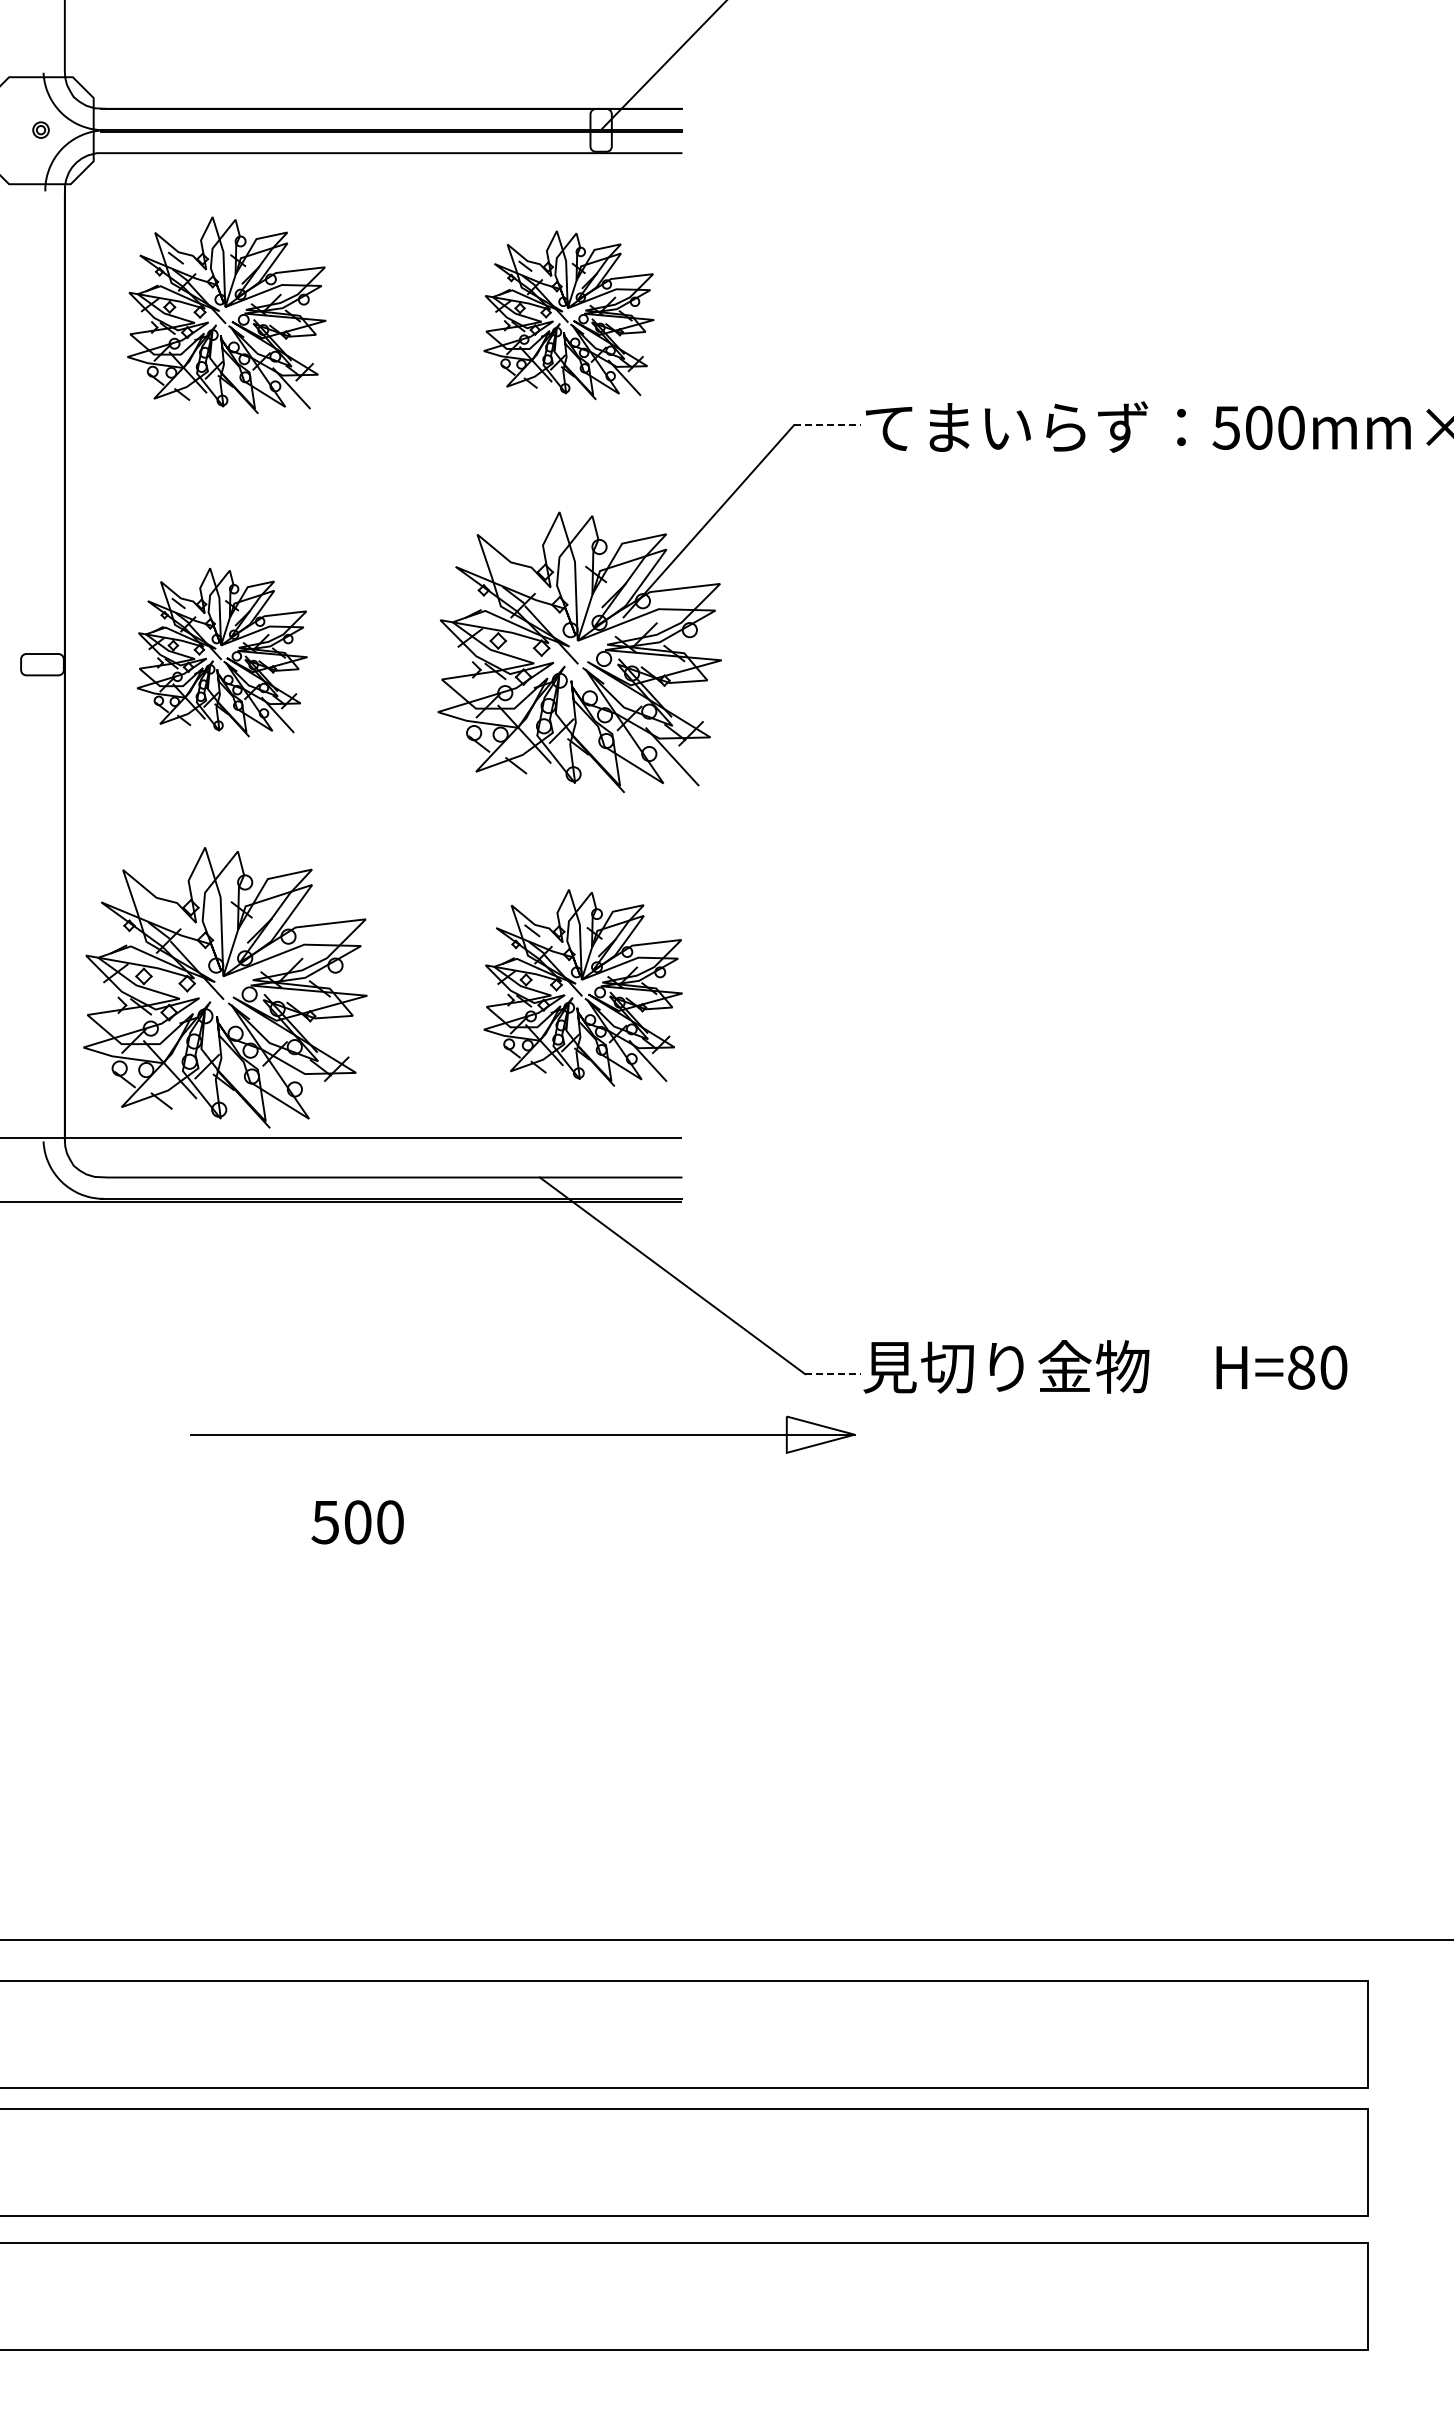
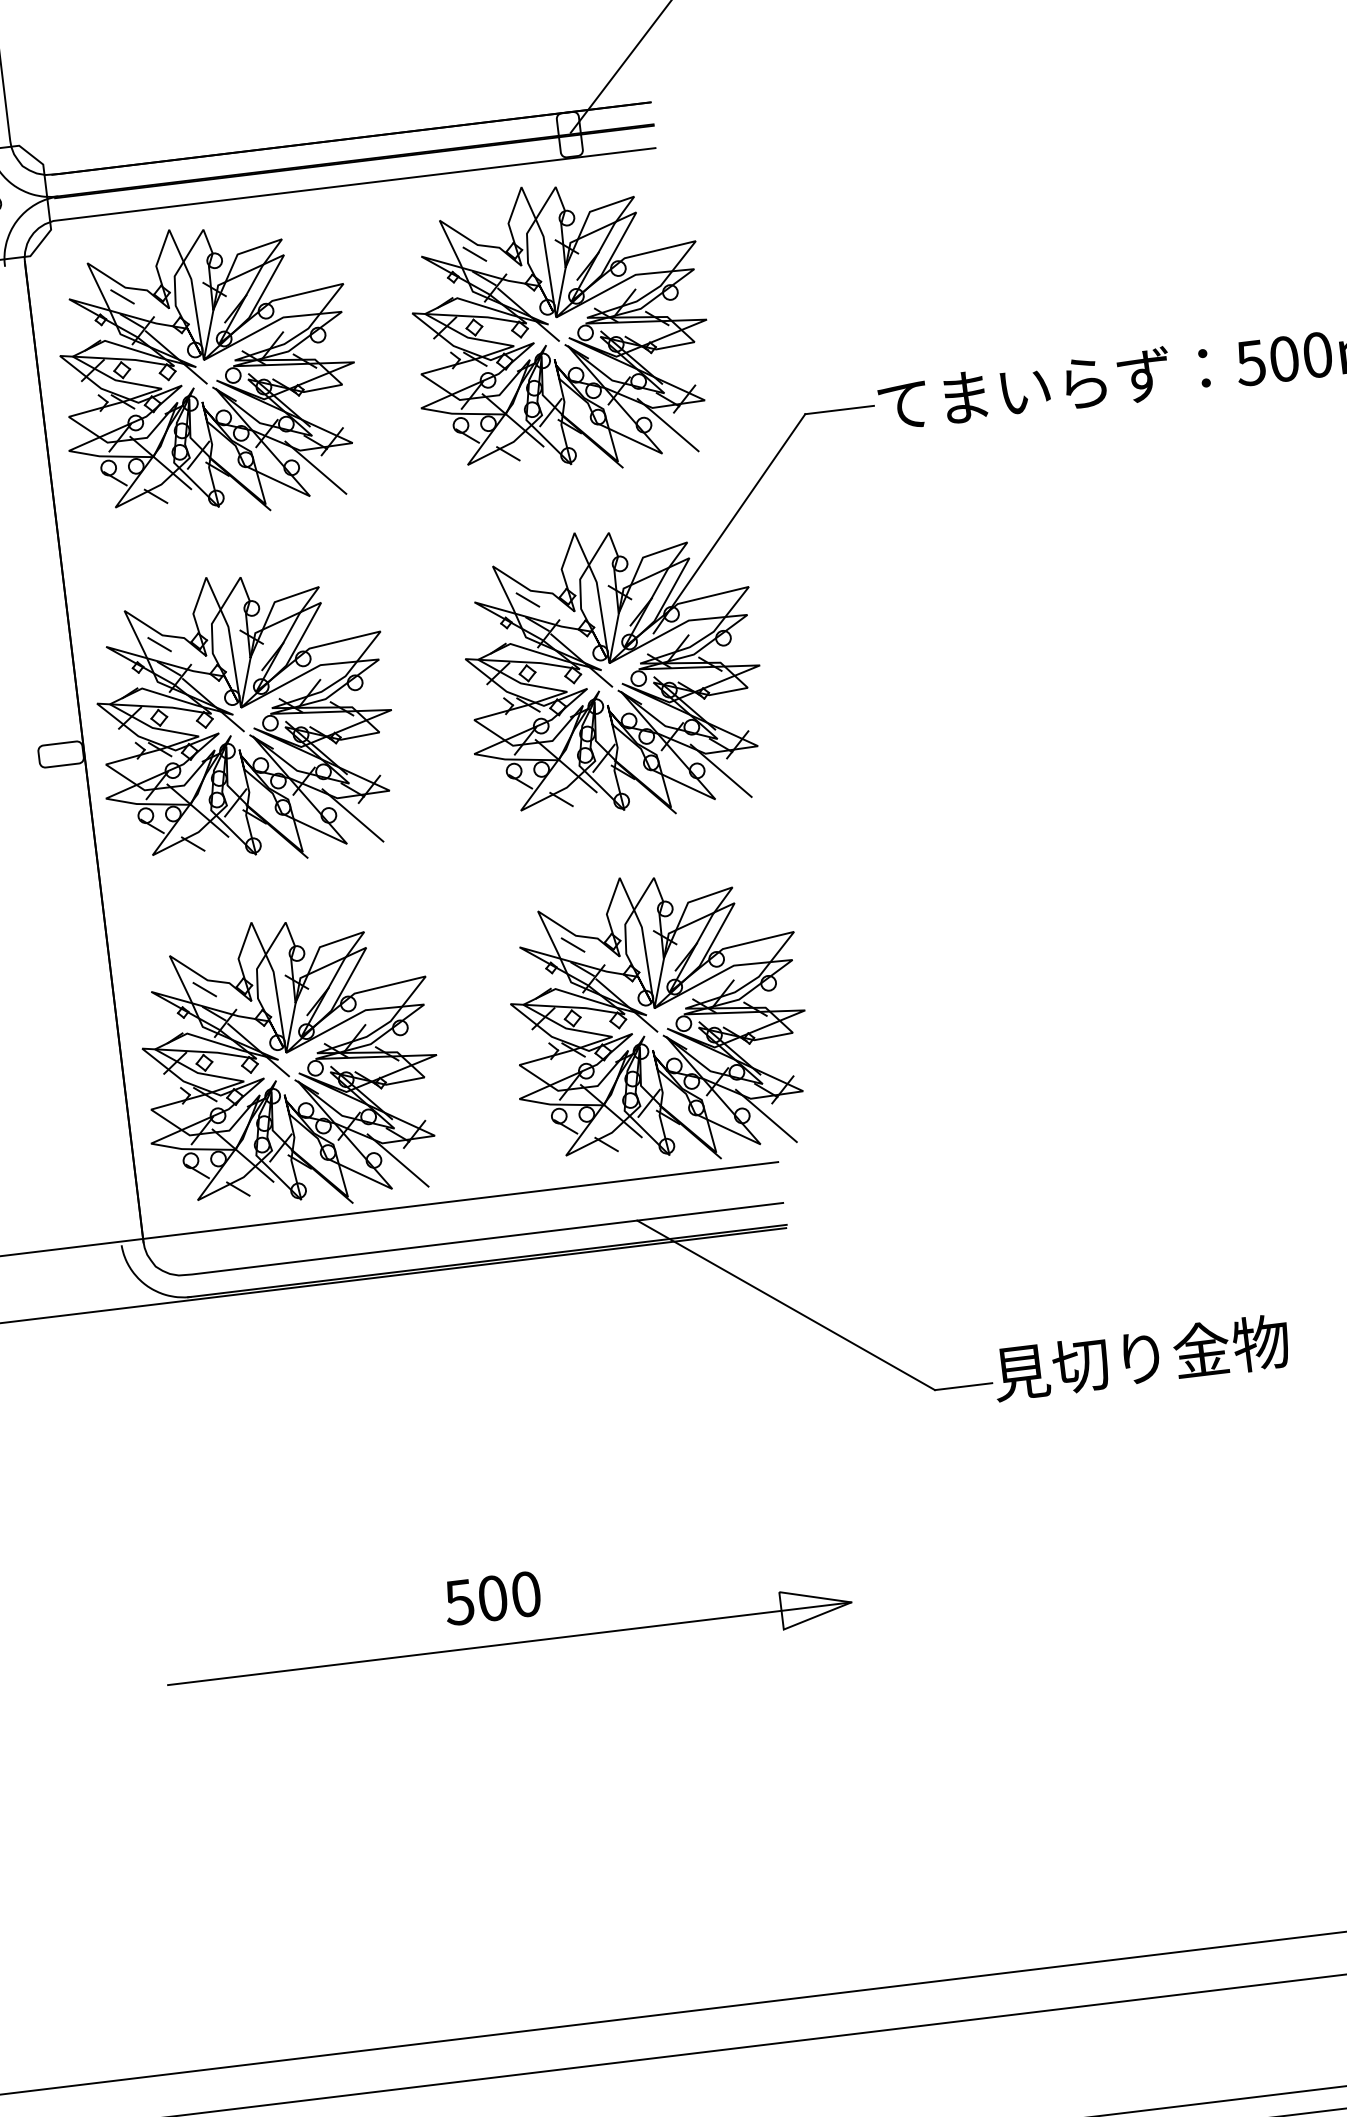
part: (226, 314) -> (206, 370), size x1.43
part: (568, 314) -> (559, 328), size x1.67
line: (827, 425) -> (839, 410), dashed -> solid
line: (507, 570) -> (528, 599), added
part: (222, 652) -> (244, 719), size x1.67
line: (152, 905) -> (204, 988), added
part: (583, 987) -> (658, 1019), size x1.43
line: (317, 1091) -> (397, 1159), added
line: (832, 1374) -> (963, 1387), dashed -> solid
part: (522, 1434) -> (509, 1643), moved

